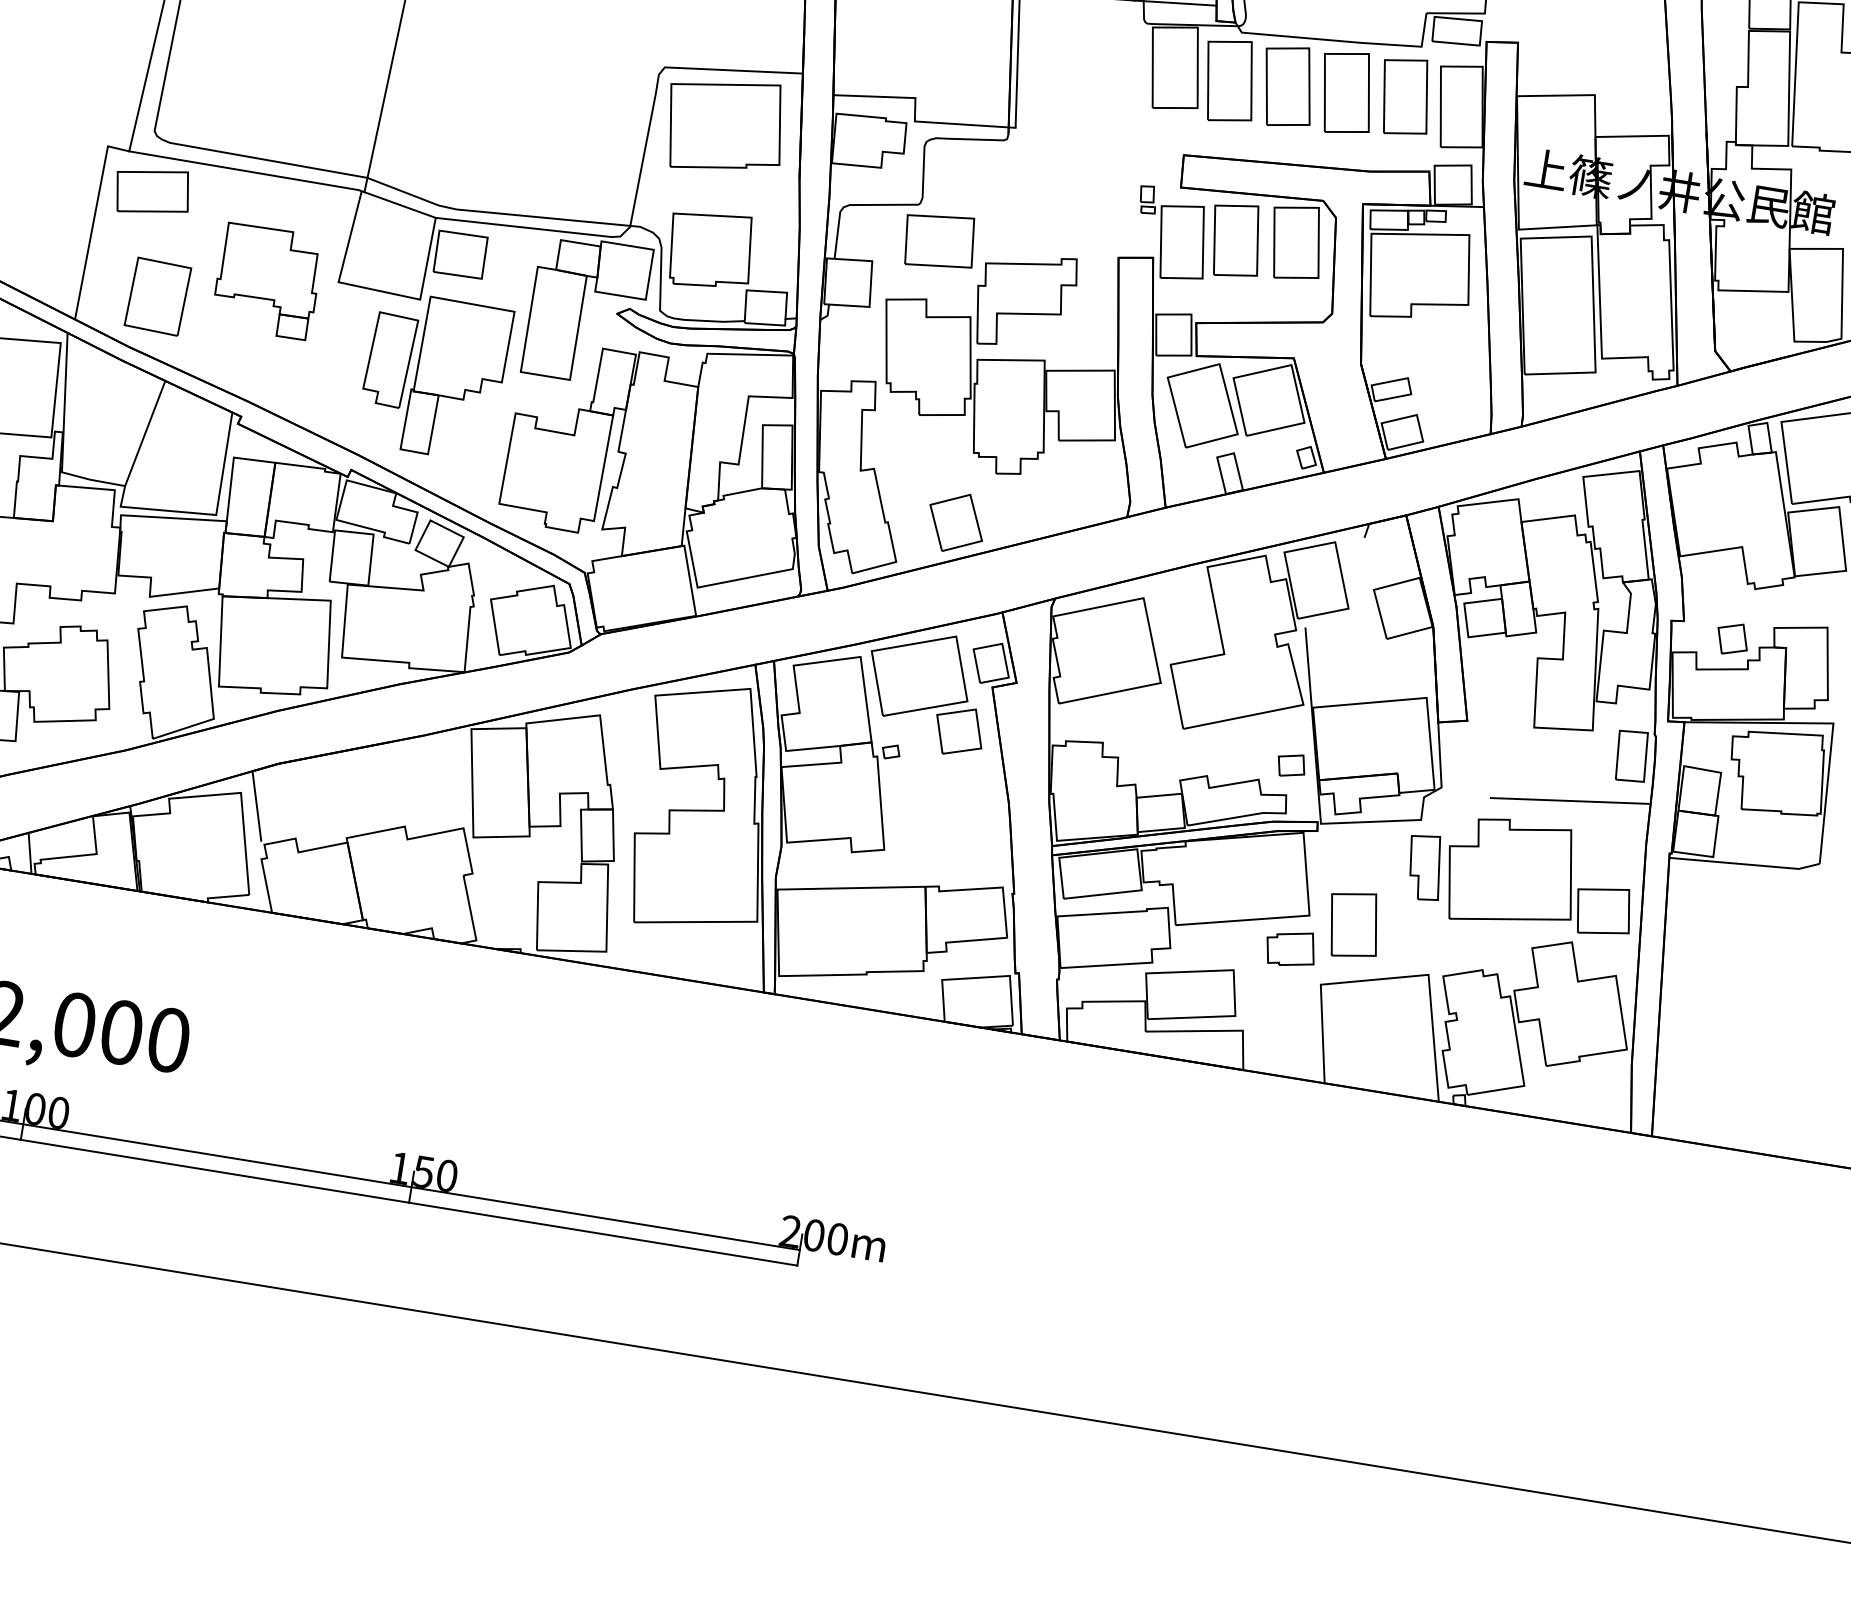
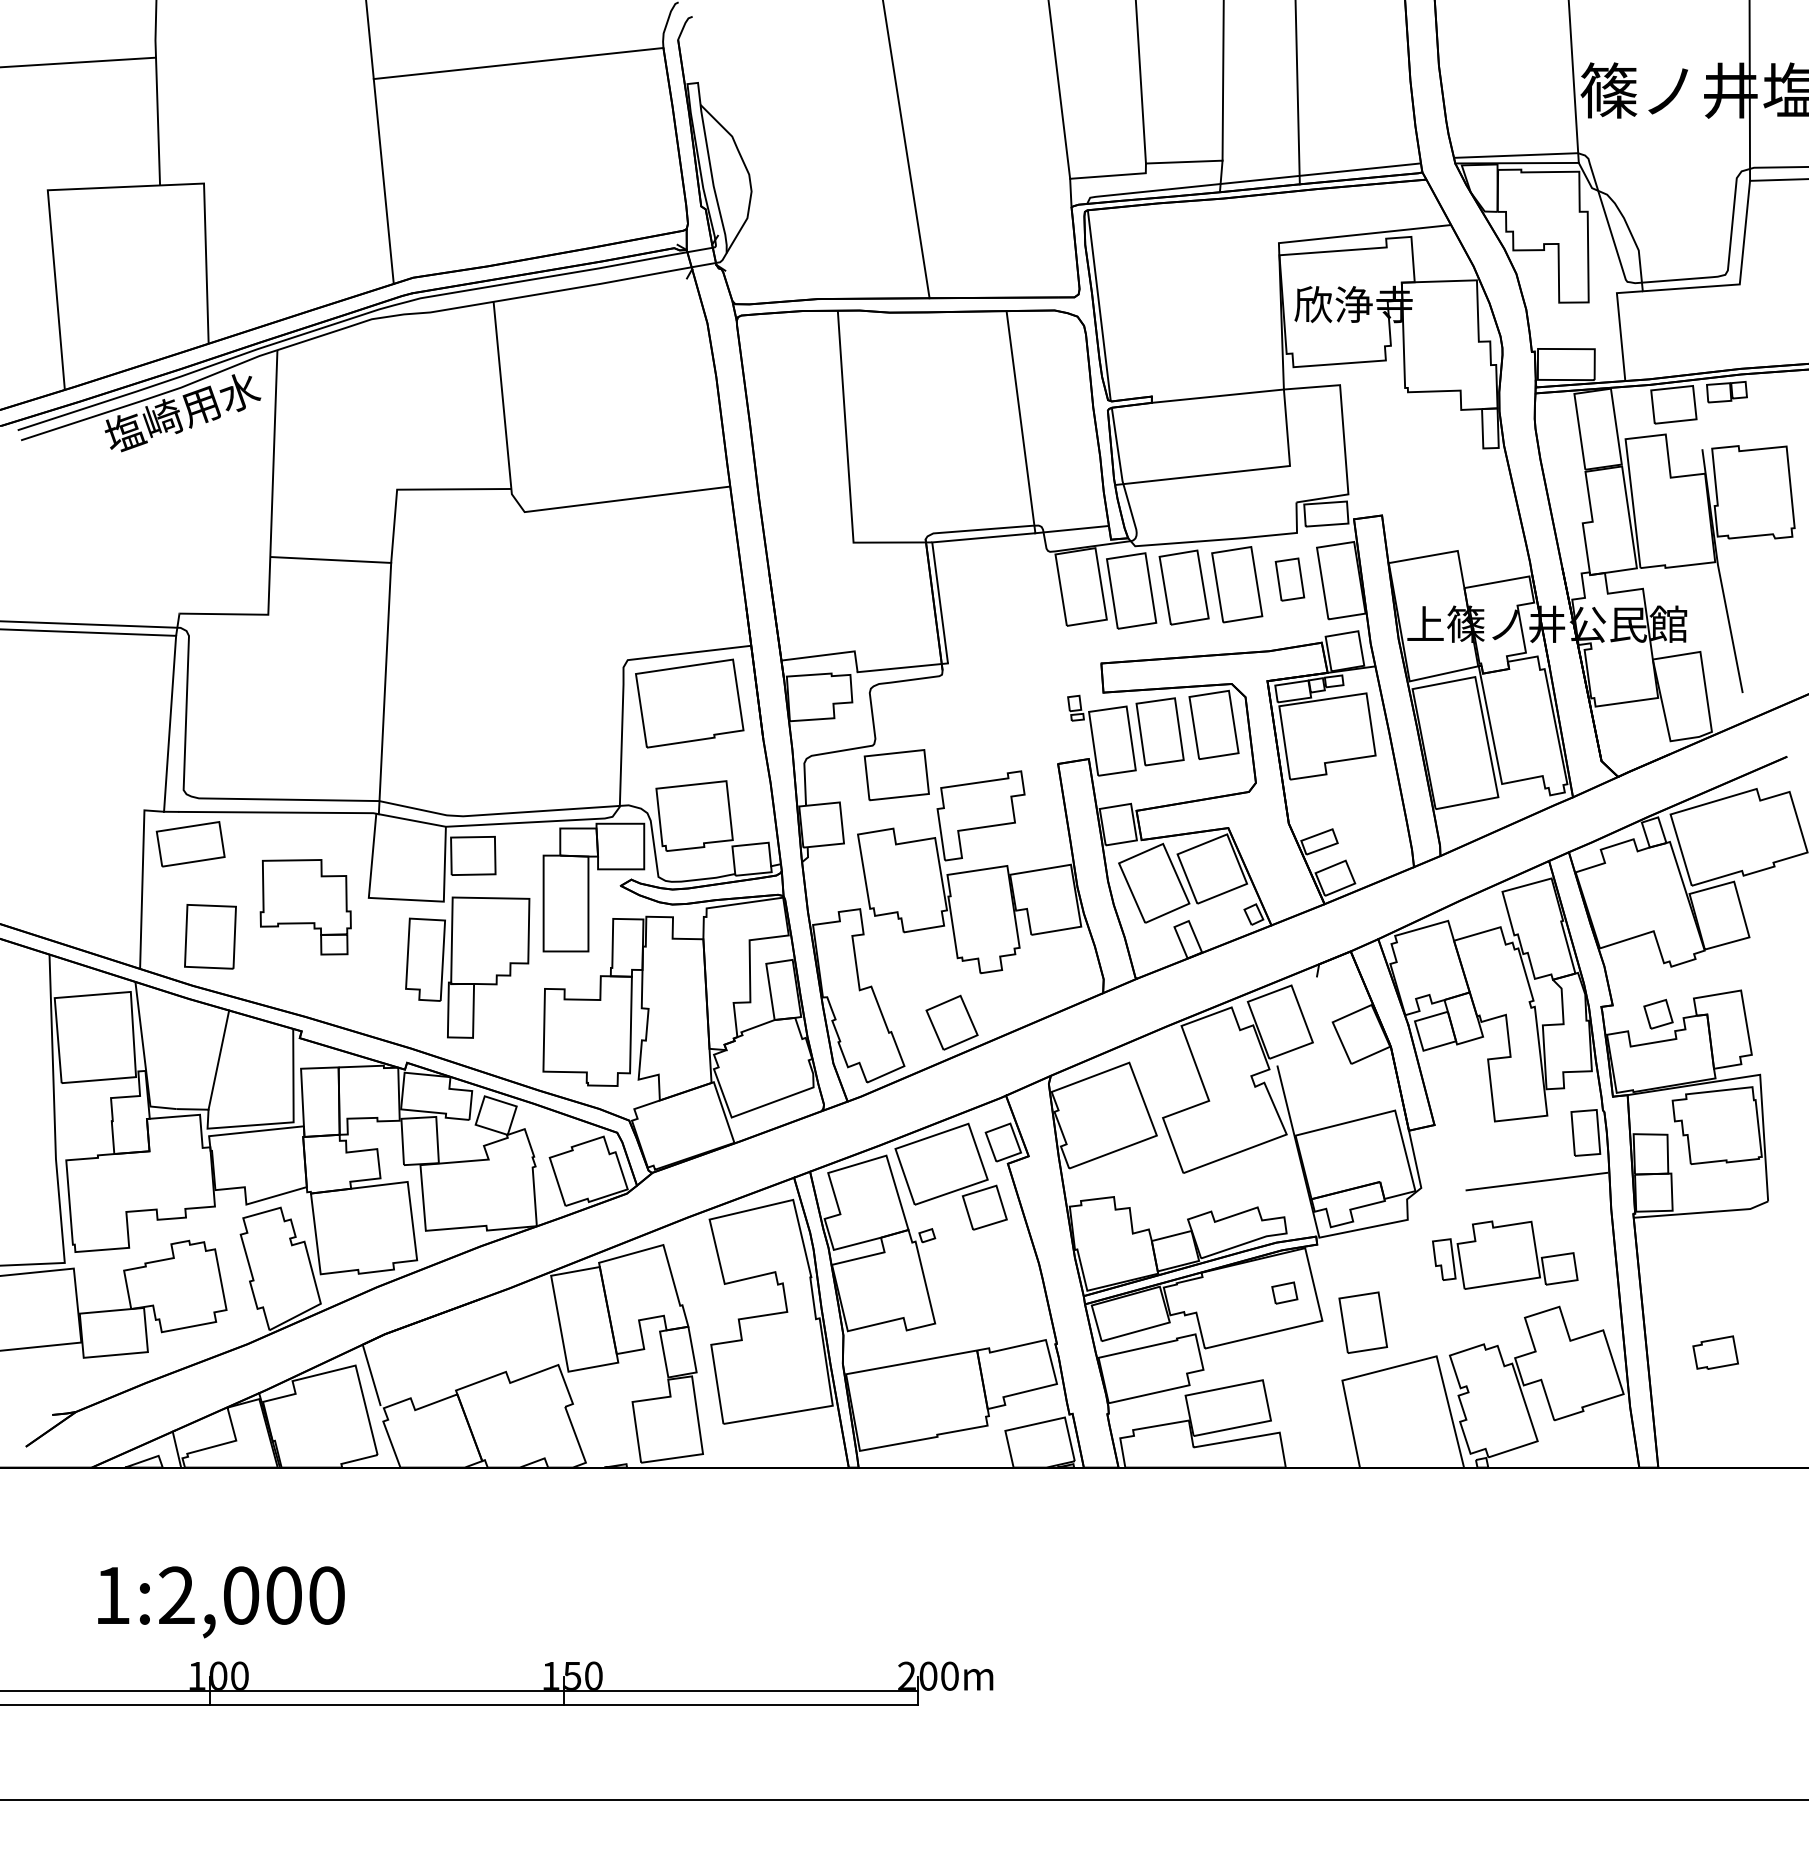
part: (1405, 96) -> (1289, 579), size x0.6
part: (1291, 764) -> (1284, 1292), moved
part: (1521, 876) -> (1505, 1255), size x0.7
part: (1290, 948) -> (1715, 1352), moved

